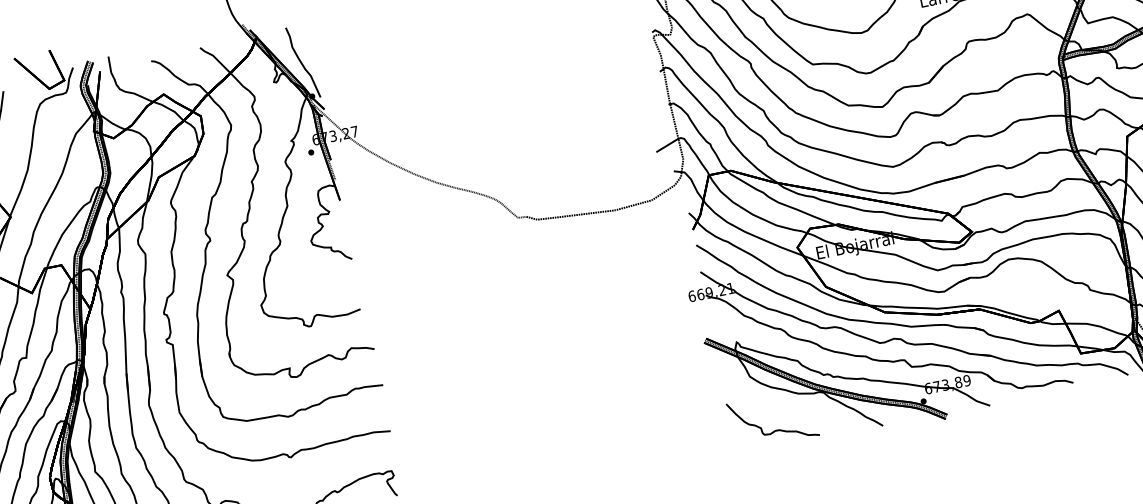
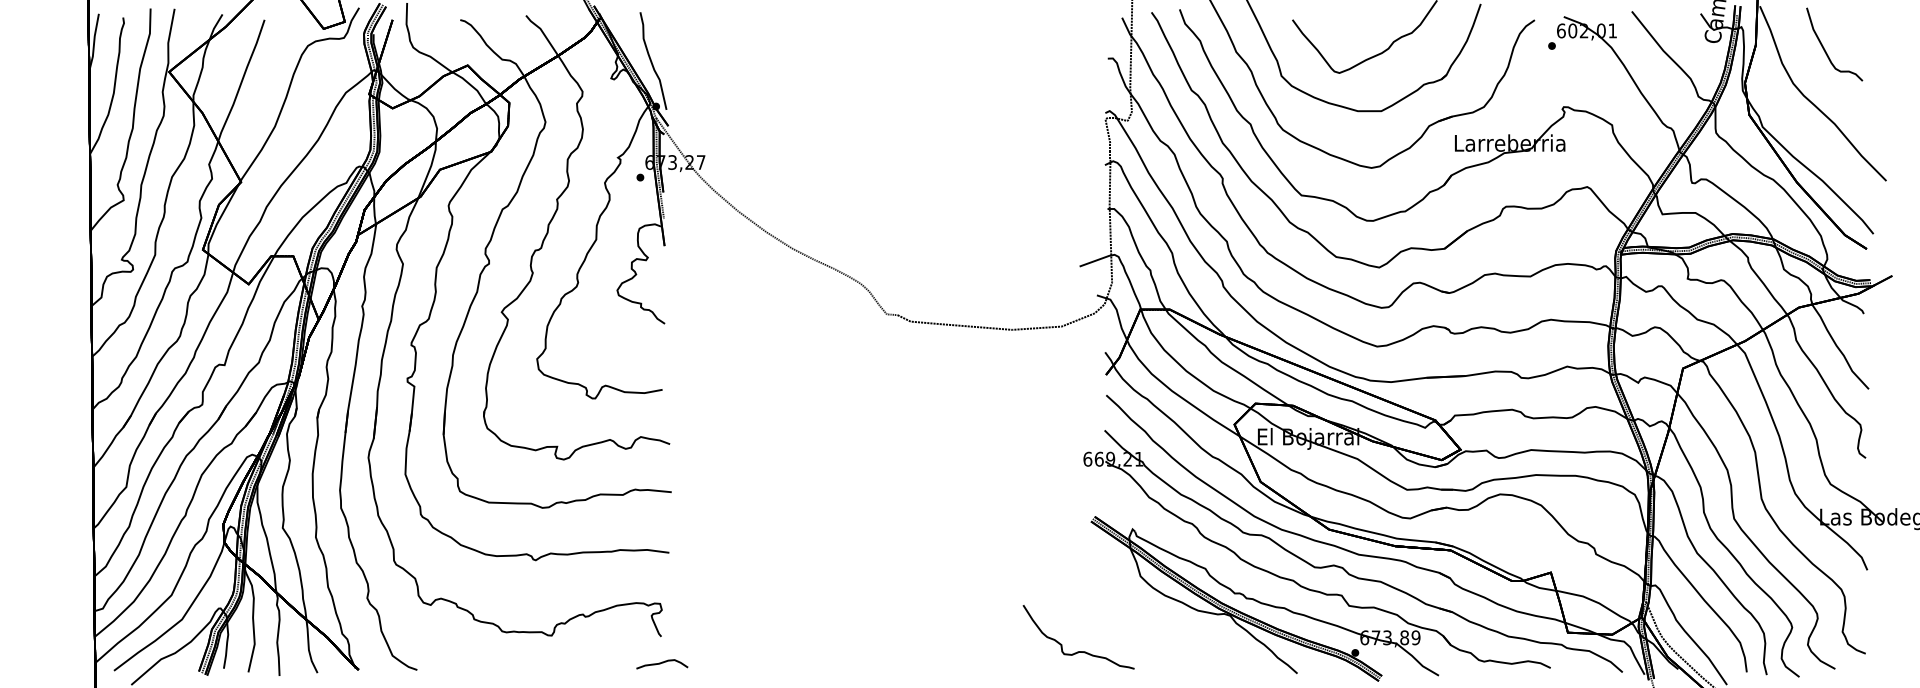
curve: (774, 430) -> (1078, 651), moved

